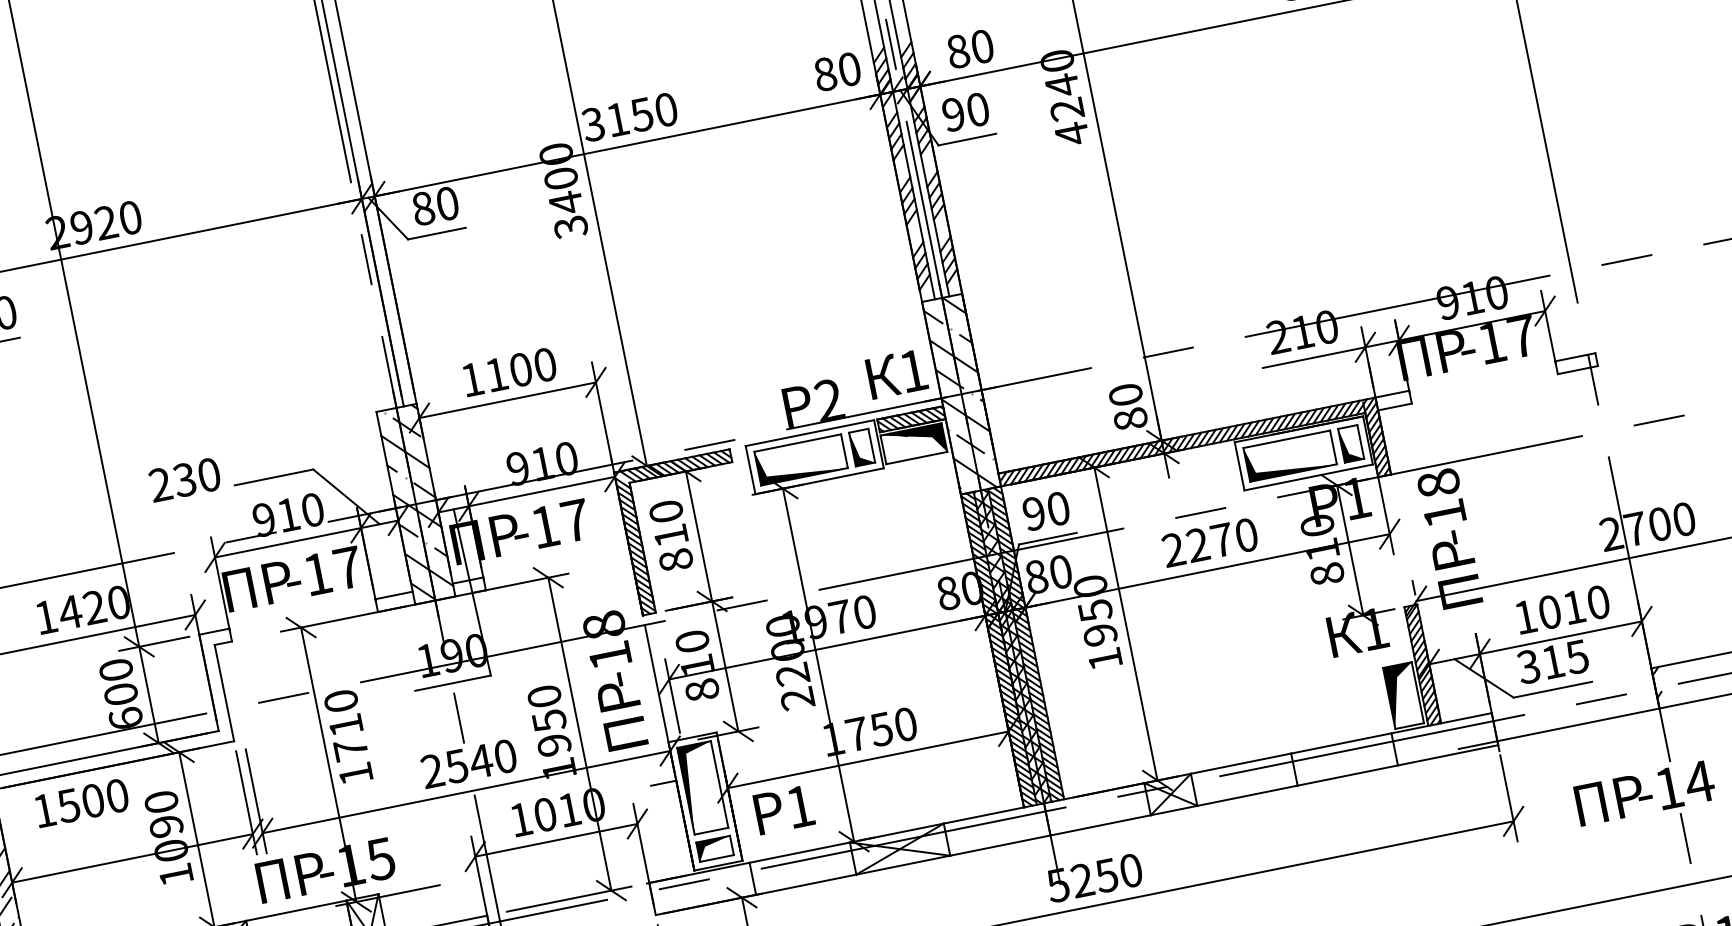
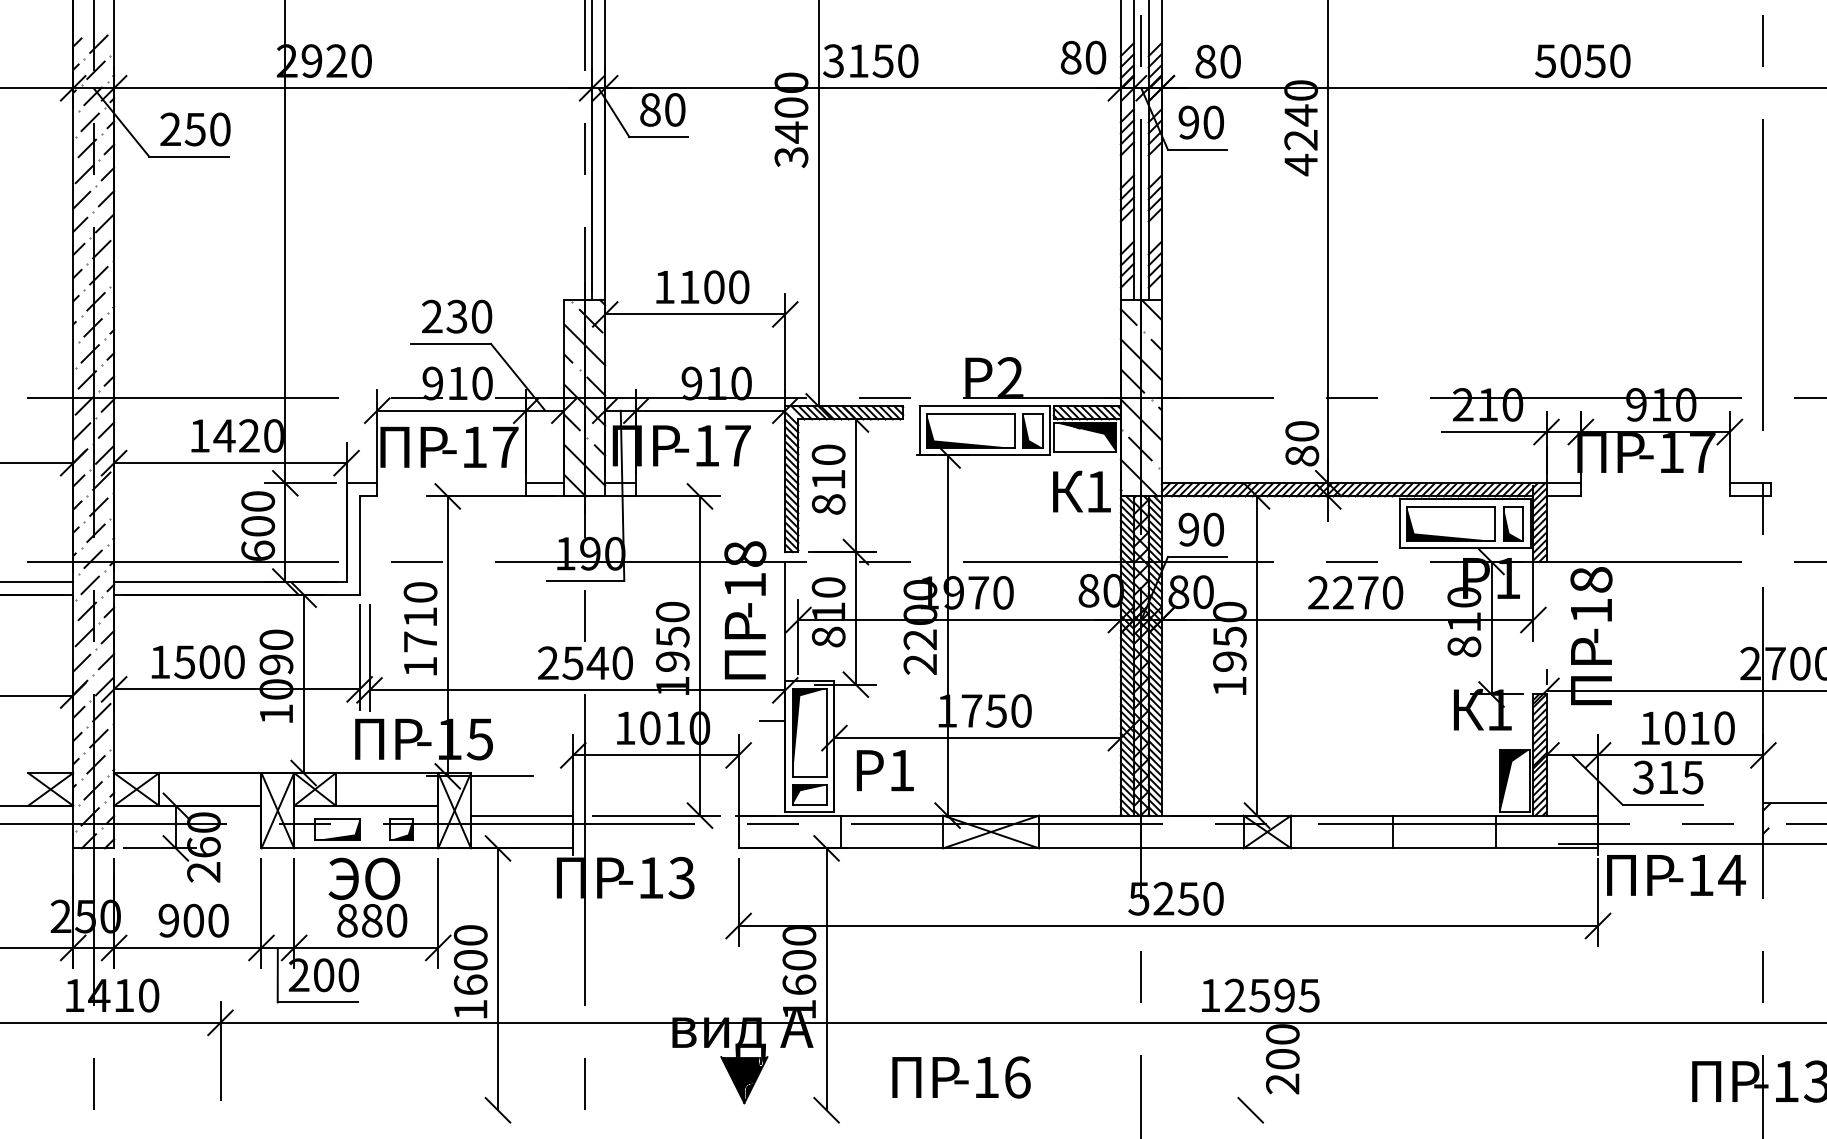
text: (896, 373) -> (1081, 491), moved
text: (185, 479) -> (457, 316), moved
text: (348, 736) -> (420, 628), moved
text: (1645, 793) -> (1676, 875), moved
text: (81, 803) -> (197, 662), moved

